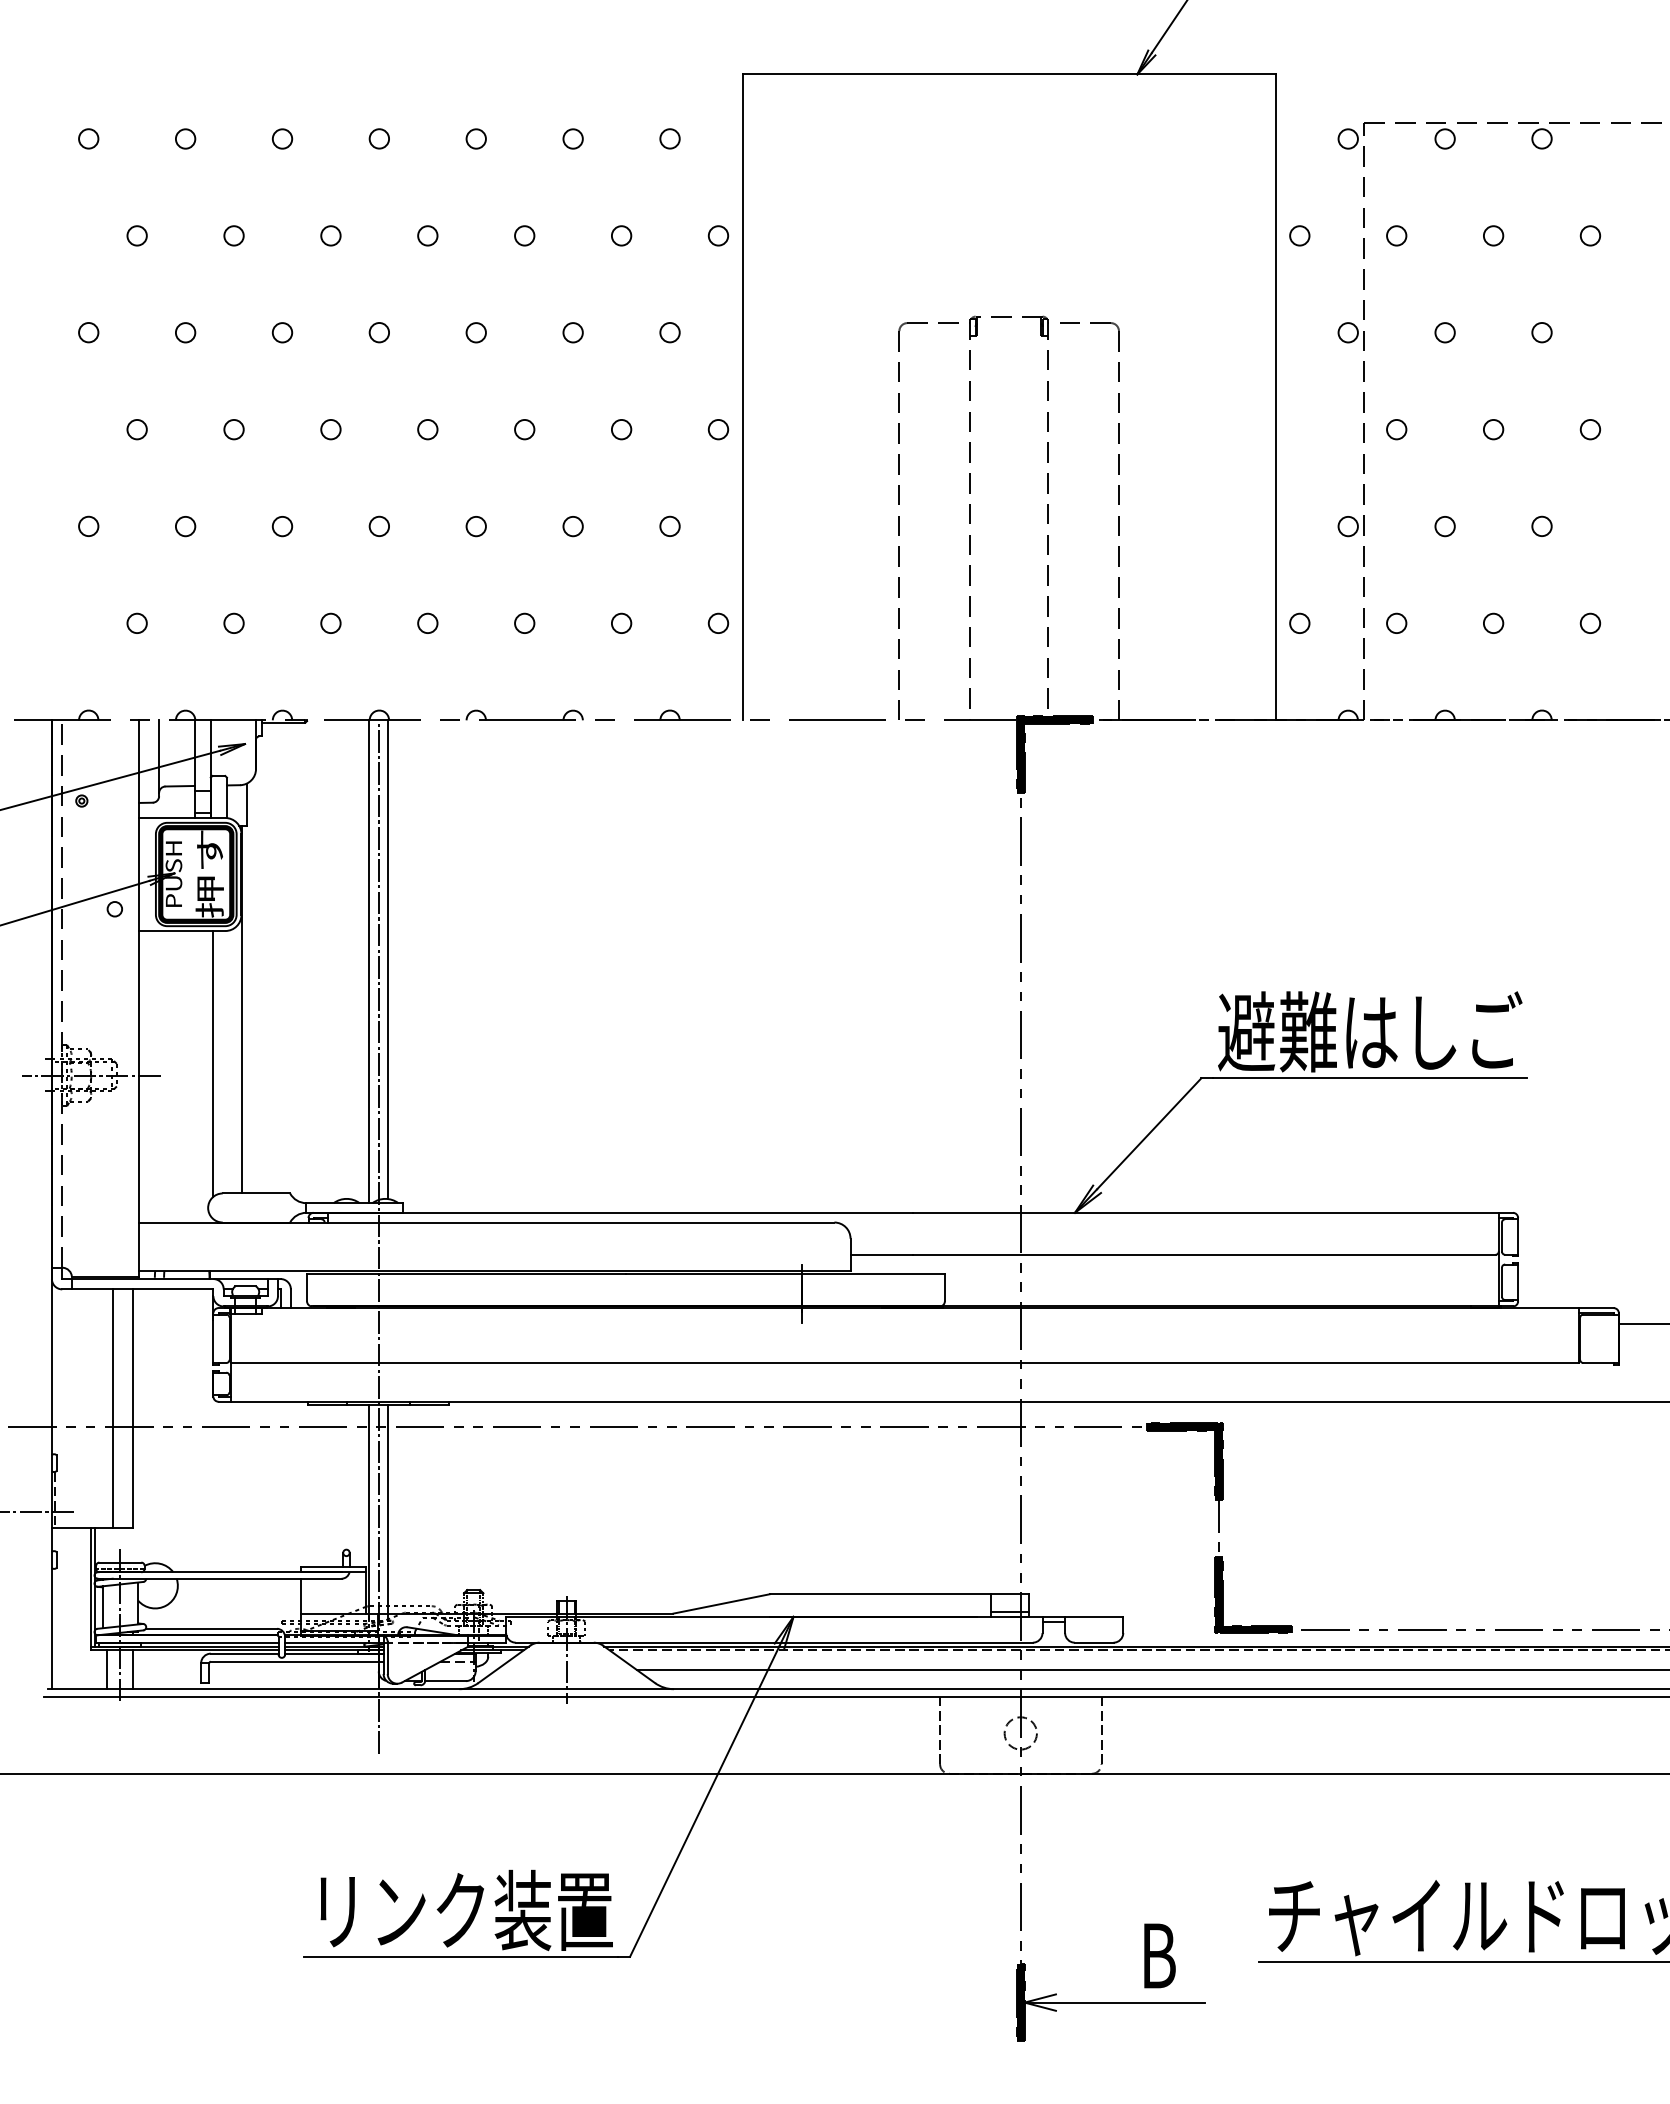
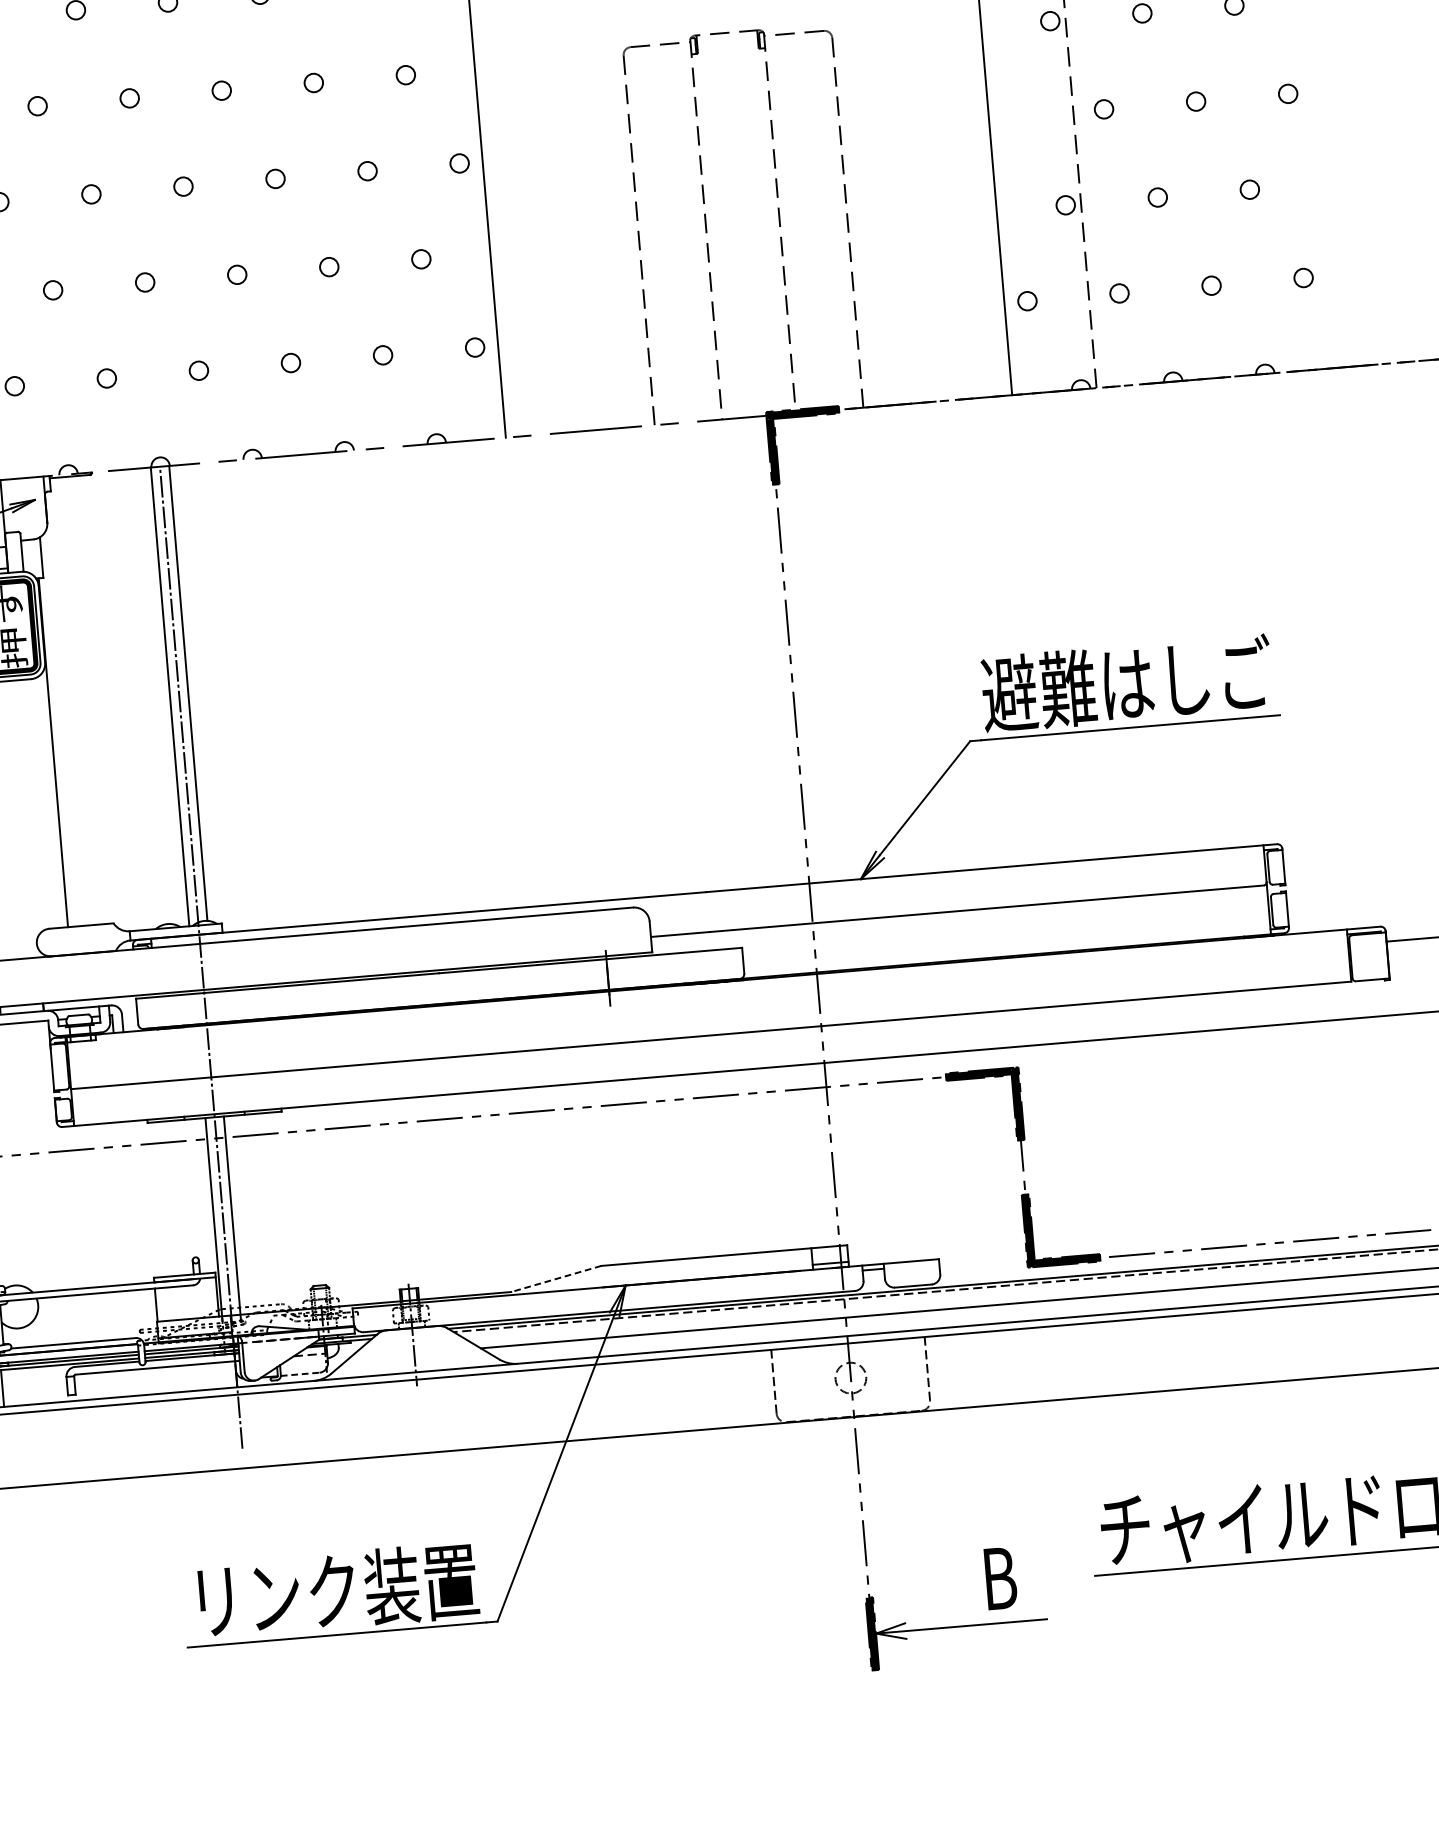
line: (213, 1064) -> (30, 806), removed
line: (721, 1604) -> (556, 1279), solid -> dashed
line: (446, 1681) -> (301, 1374), solid -> dashed

